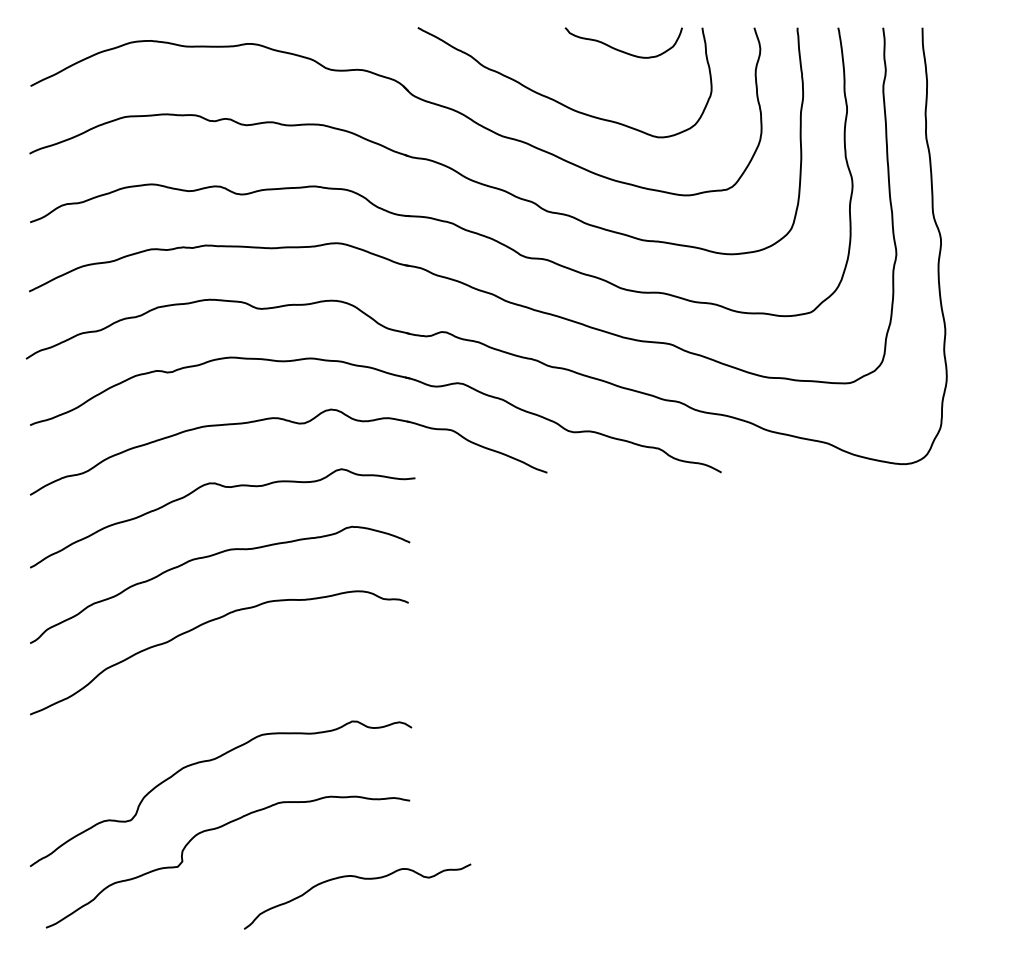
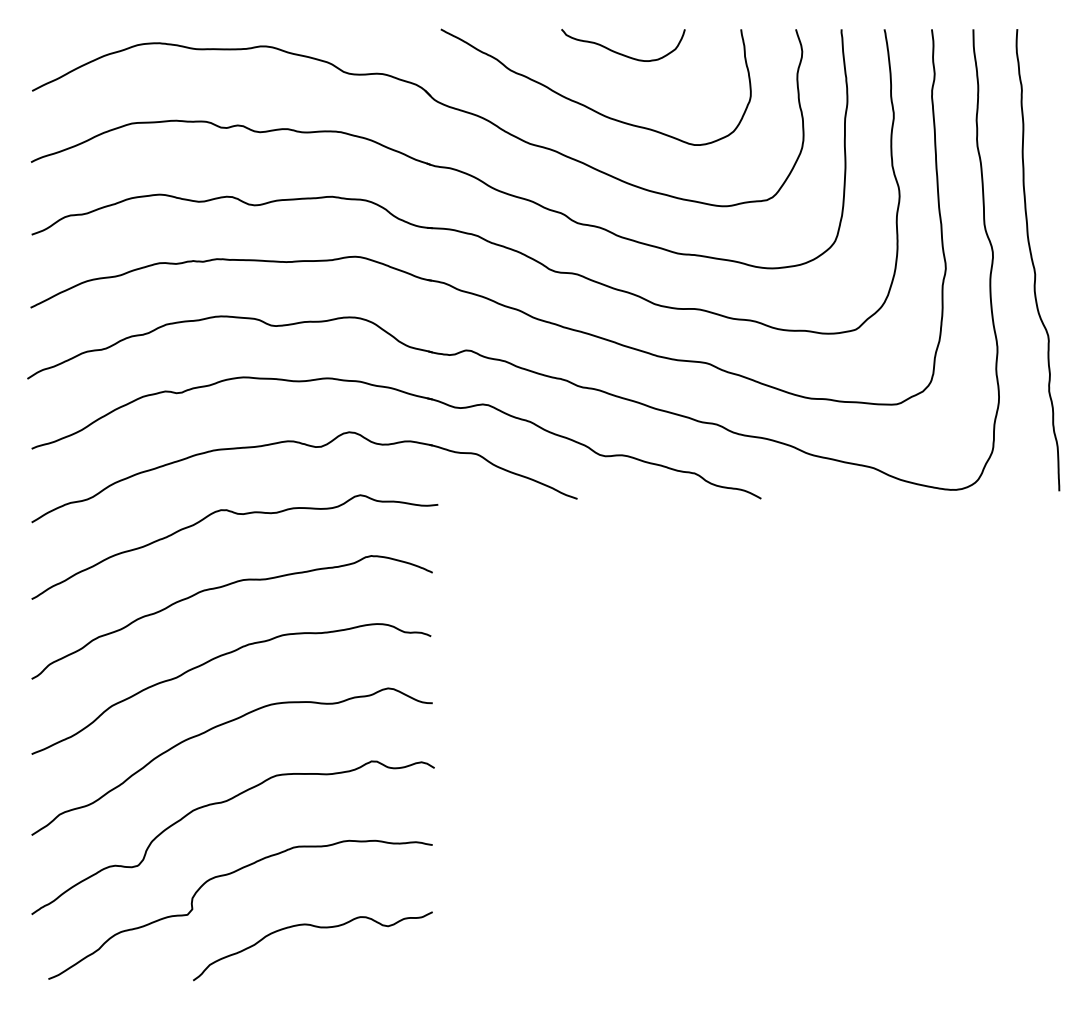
curve: (619, 49) -> (618, 52), moved
curve: (979, 246) -> (1033, 260), added
curve: (208, 688) -> (219, 726), added
curve: (362, 879) -> (318, 928), moved

